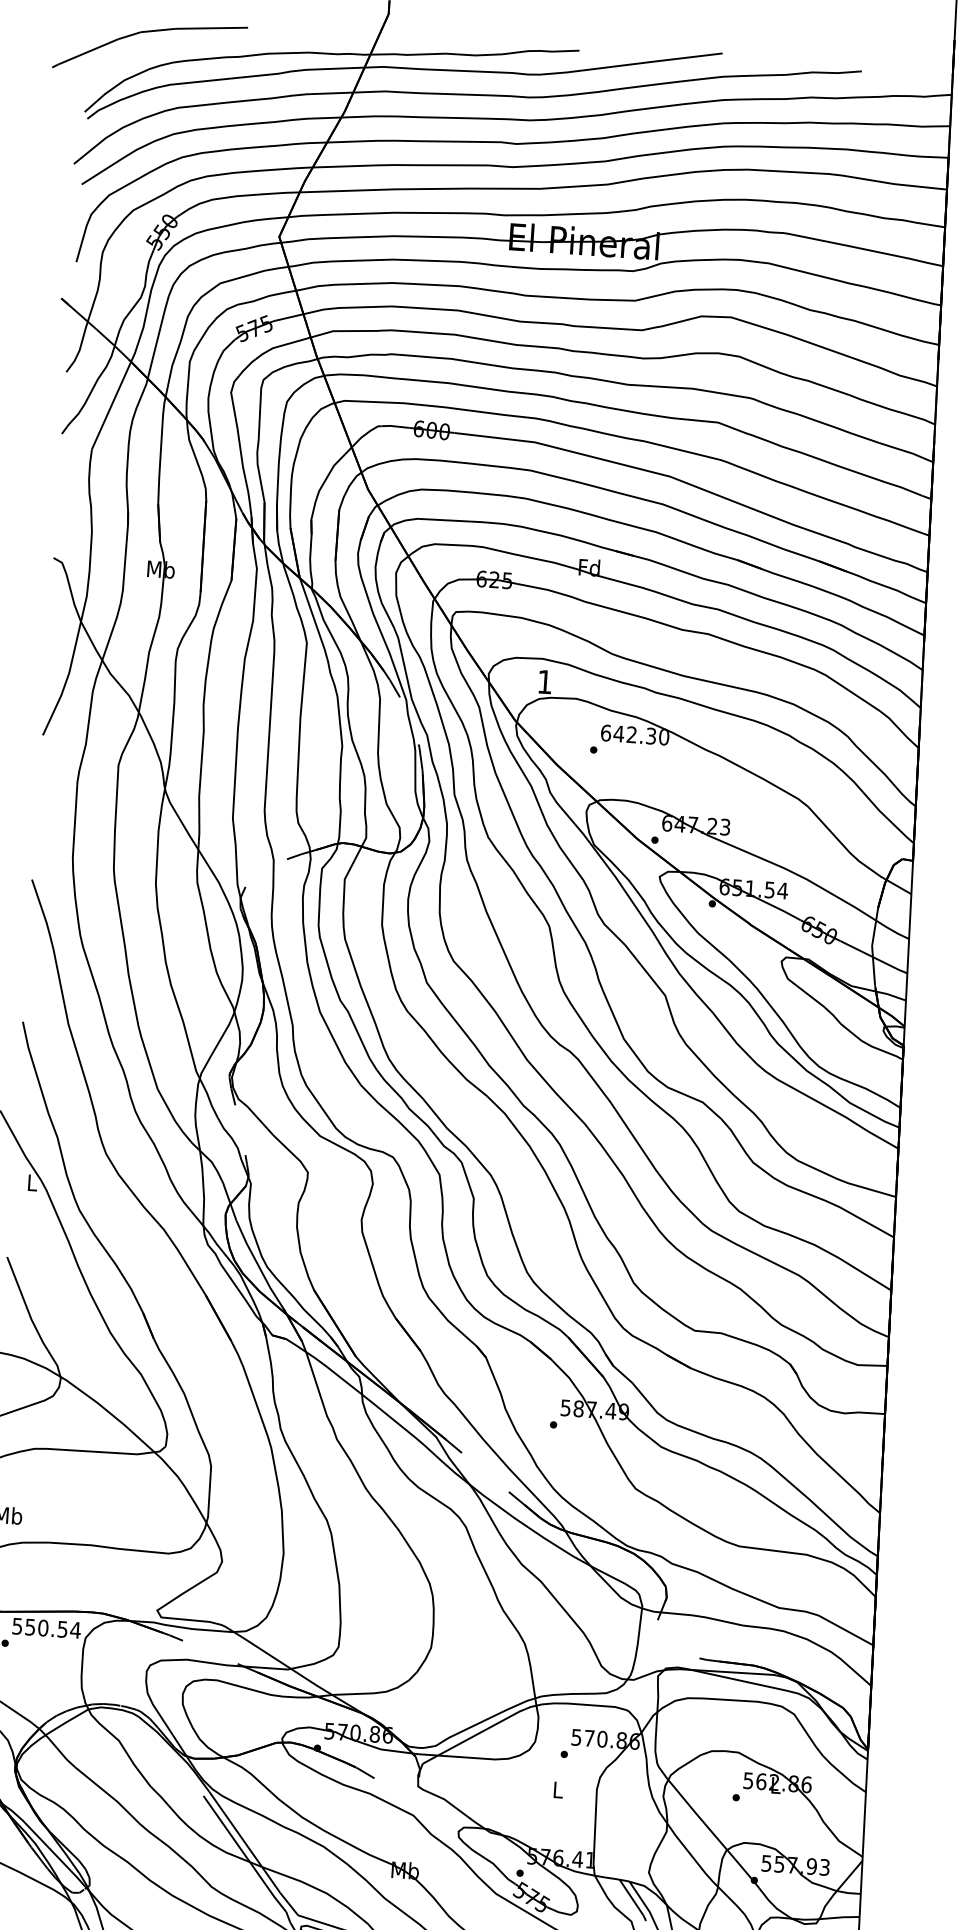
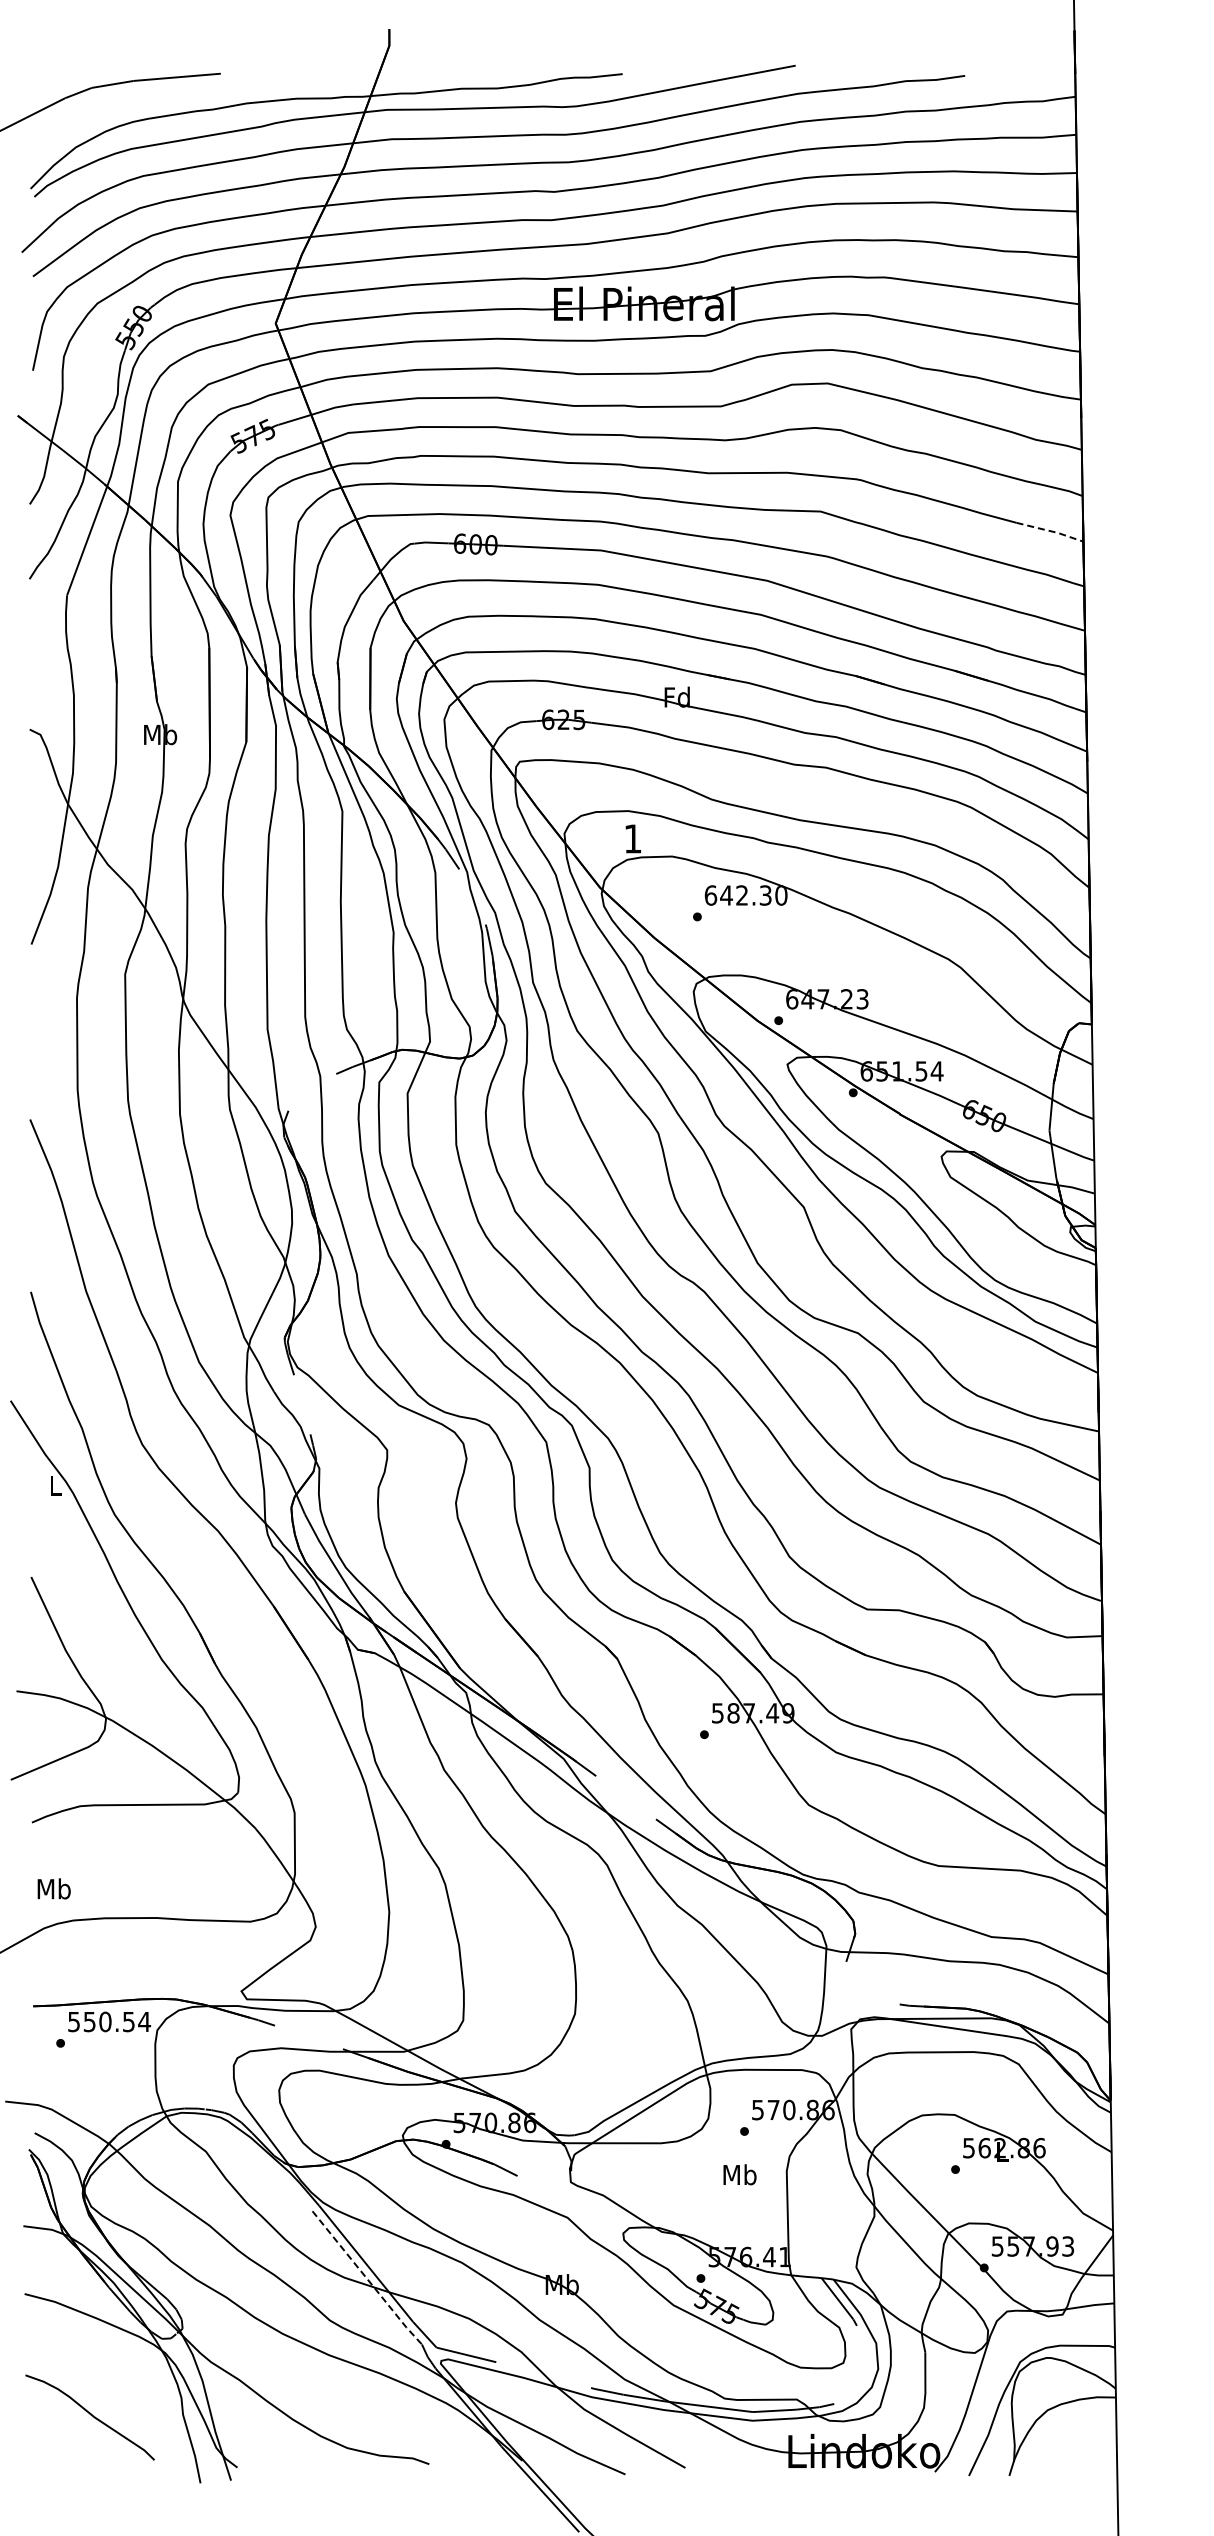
line: (906, 451) -> (1050, 531), solid -> dashed
text: (557, 1789) -> (739, 2174), L -> Mb
line: (245, 1854) -> (367, 2278), solid -> dashed

